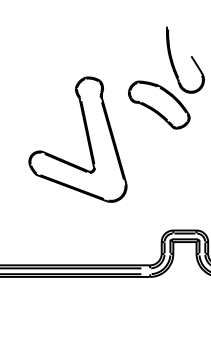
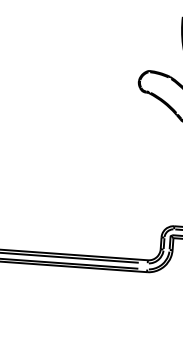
part: (86, 137) -> (92, 124), removed

